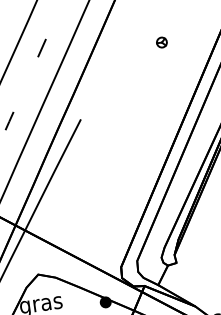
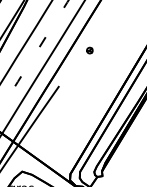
part: (161, 42) -> (89, 50), moved

